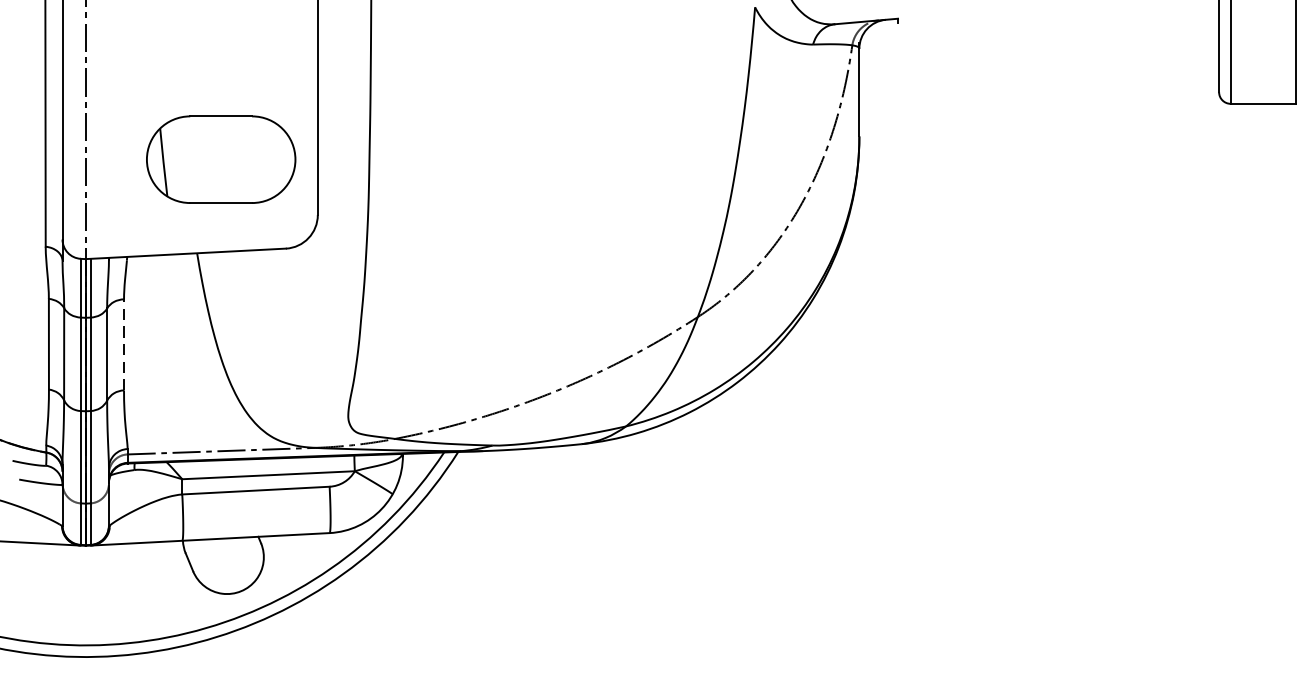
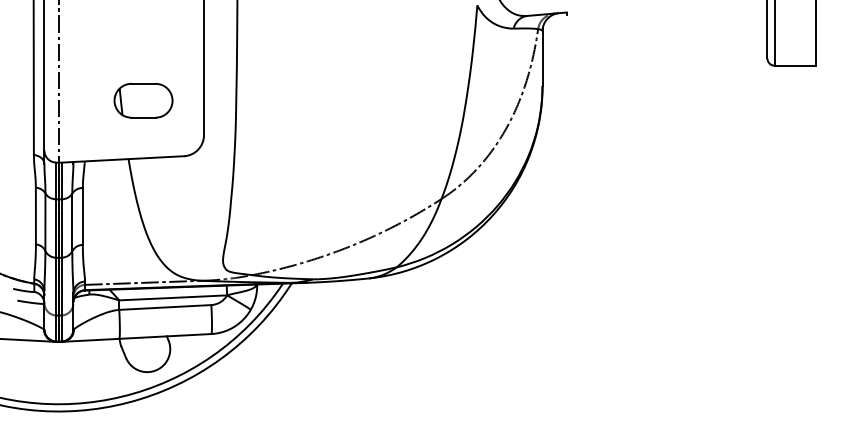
part: (221, 159) -> (143, 100), size x0.62
line: (123, 343) -> (82, 215), dashed -> solid

